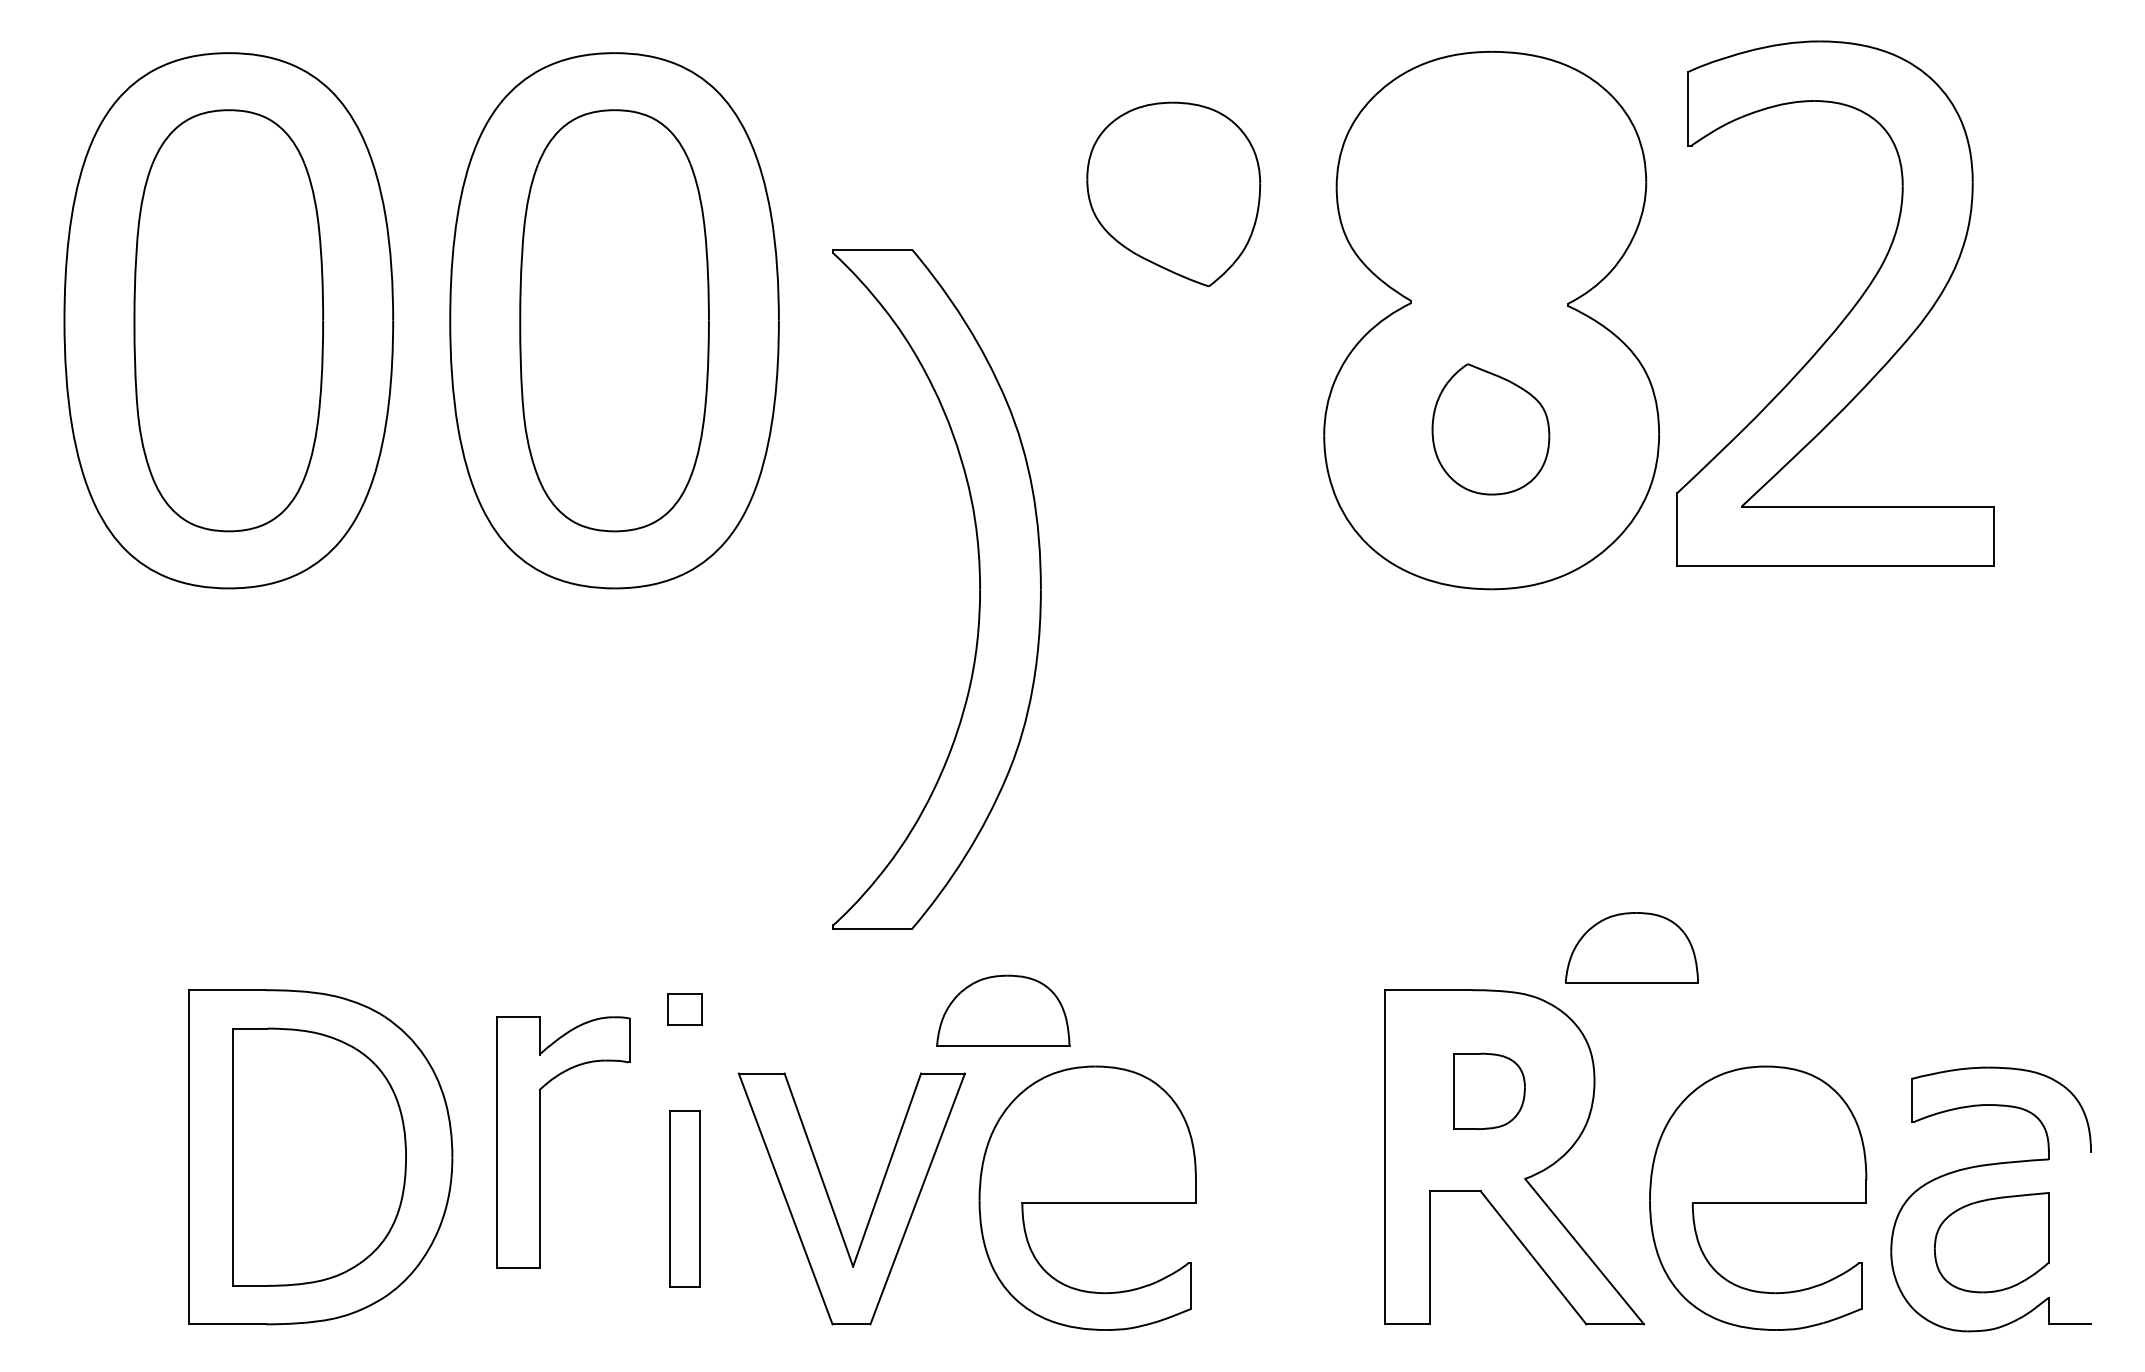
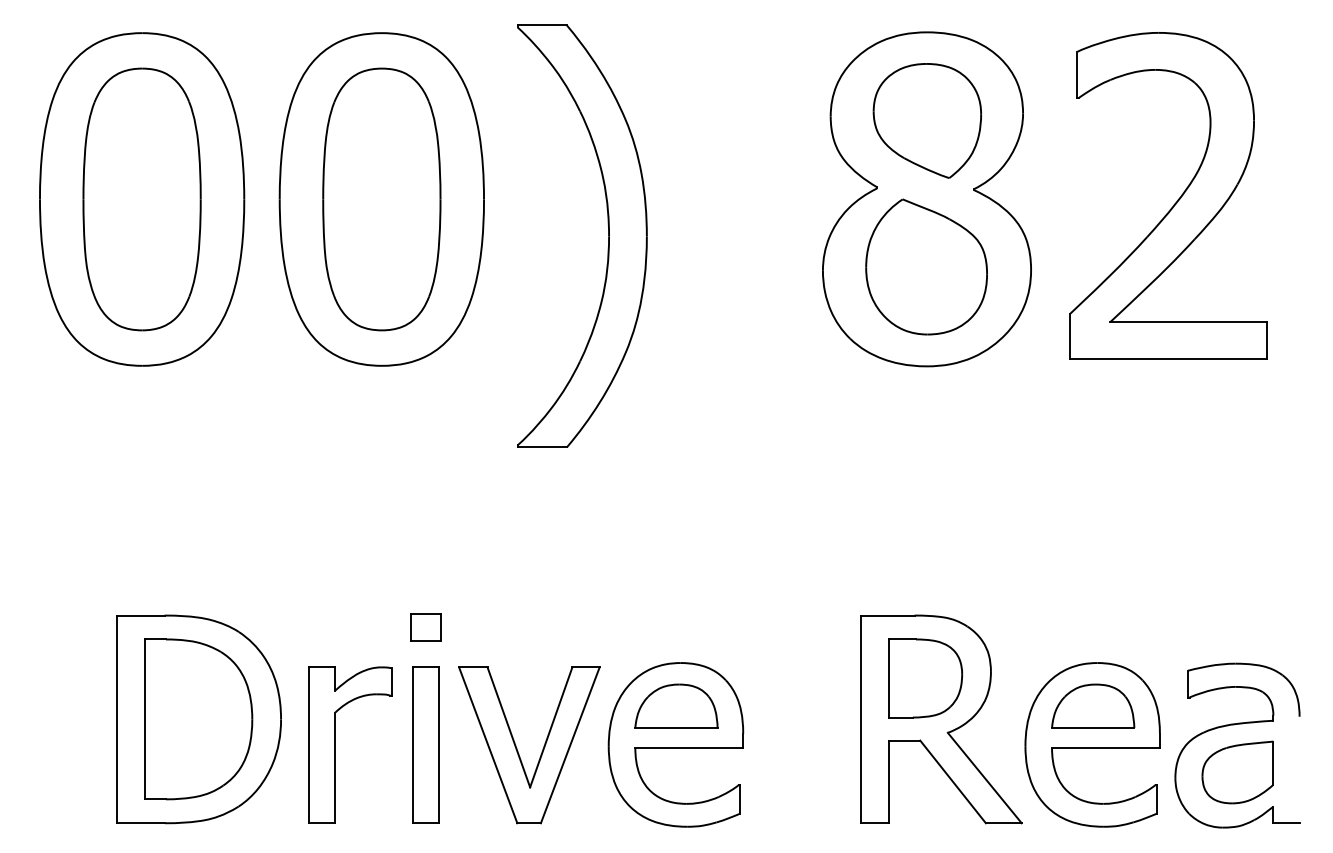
part: (1172, 193) -> (926, 120), moved
part: (1849, 309) -> (1177, 199), moved
part: (1490, 428) -> (926, 266), size x1.67
part: (979, 587) -> (608, 235), moved
part: (1632, 946) -> (1093, 705), moved
part: (684, 1009) -> (425, 627), size x1.43
part: (1003, 1009) -> (676, 705), moved
part: (1489, 1091) -> (925, 678), size x1.67
part: (539, 1141) -> (335, 744), moved
part: (684, 1197) -> (425, 744), size x1.43

